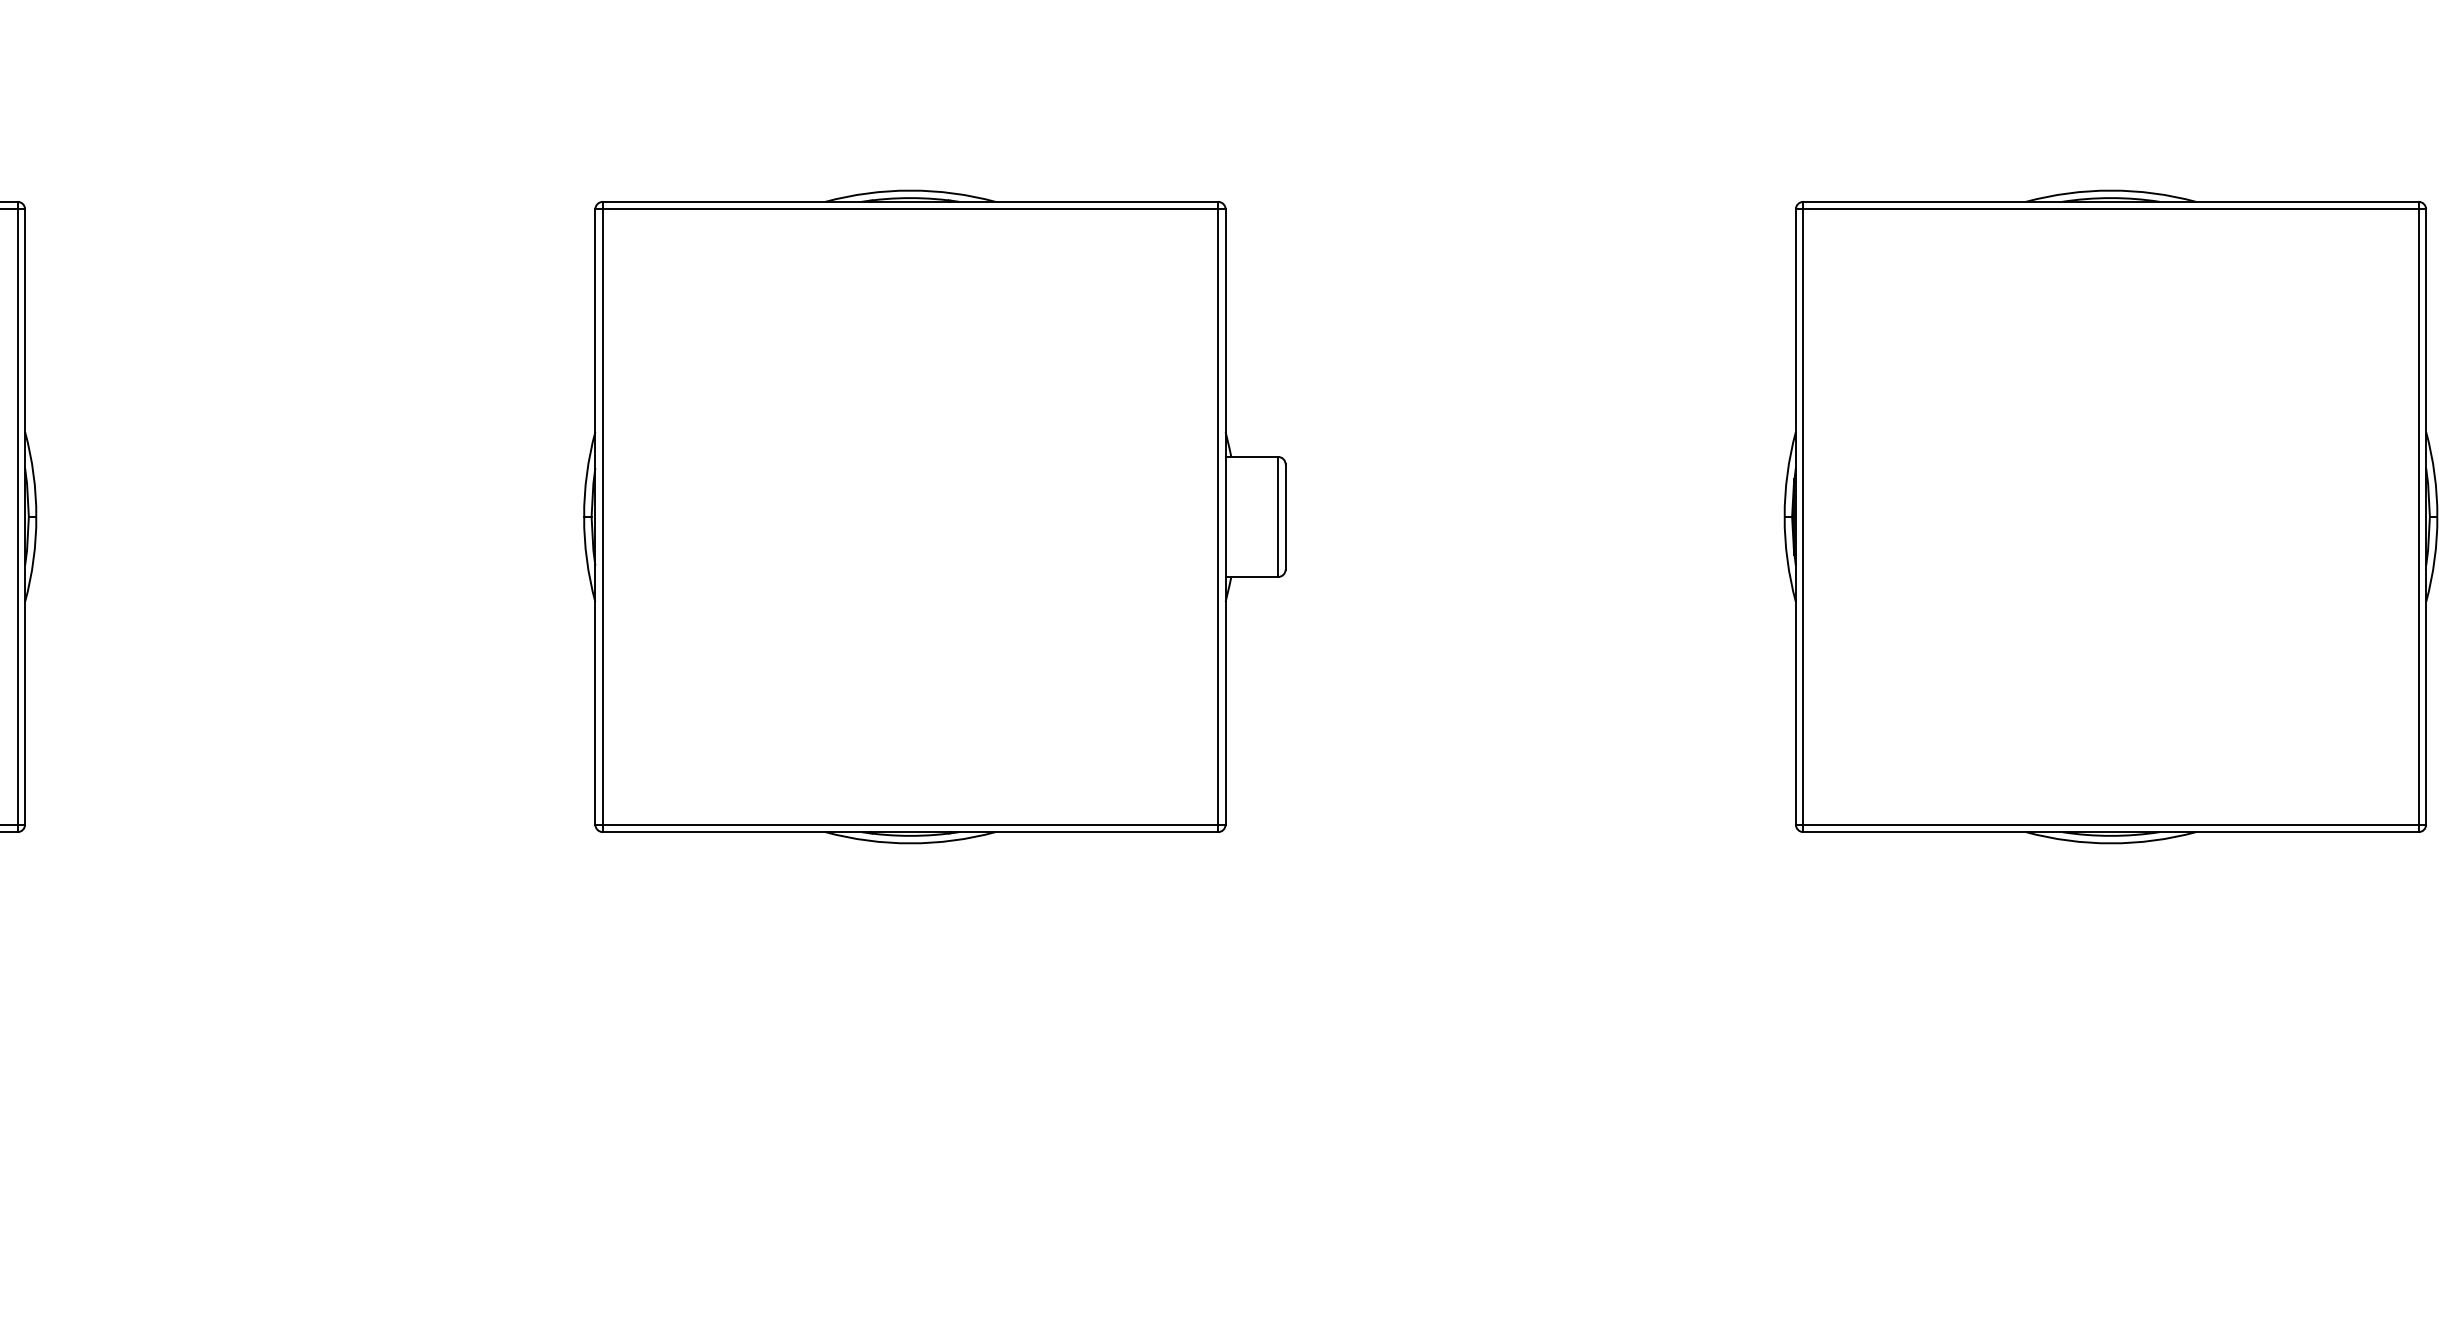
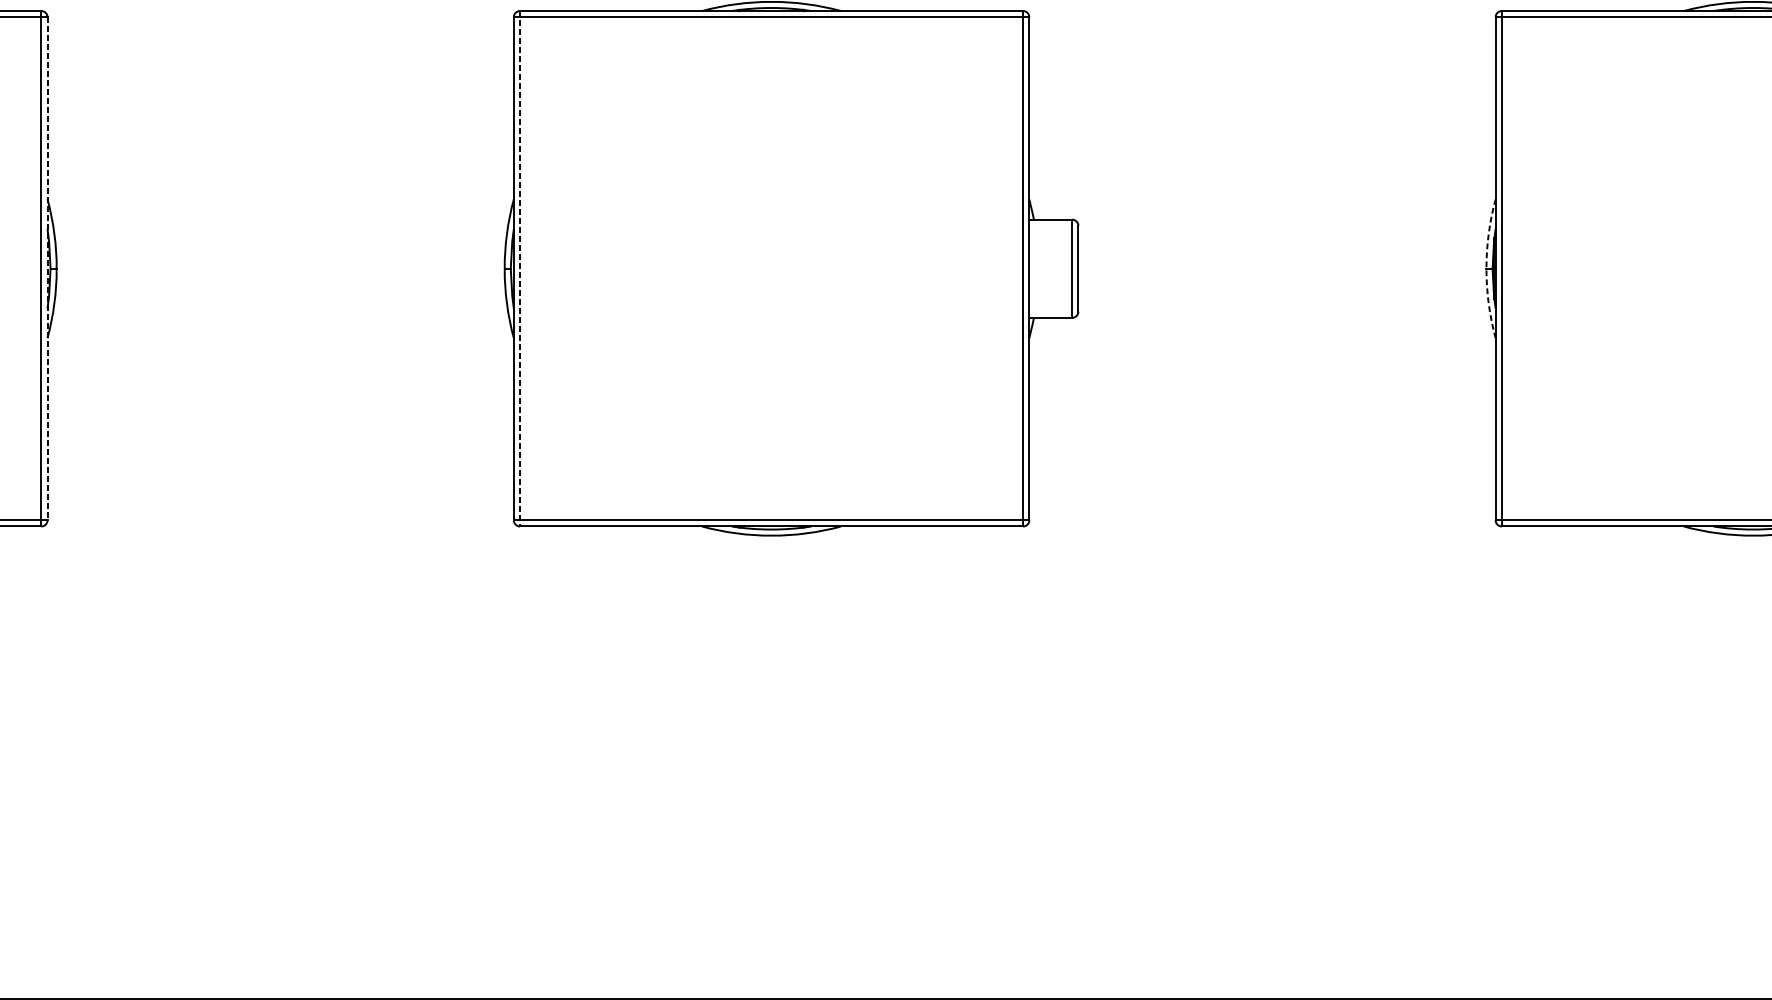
line: (25, 517) -> (47, 269), solid -> dashed
line: (602, 517) -> (519, 269), solid -> dashed
arc: (1784, 517) -> (1486, 269), solid -> dashed

